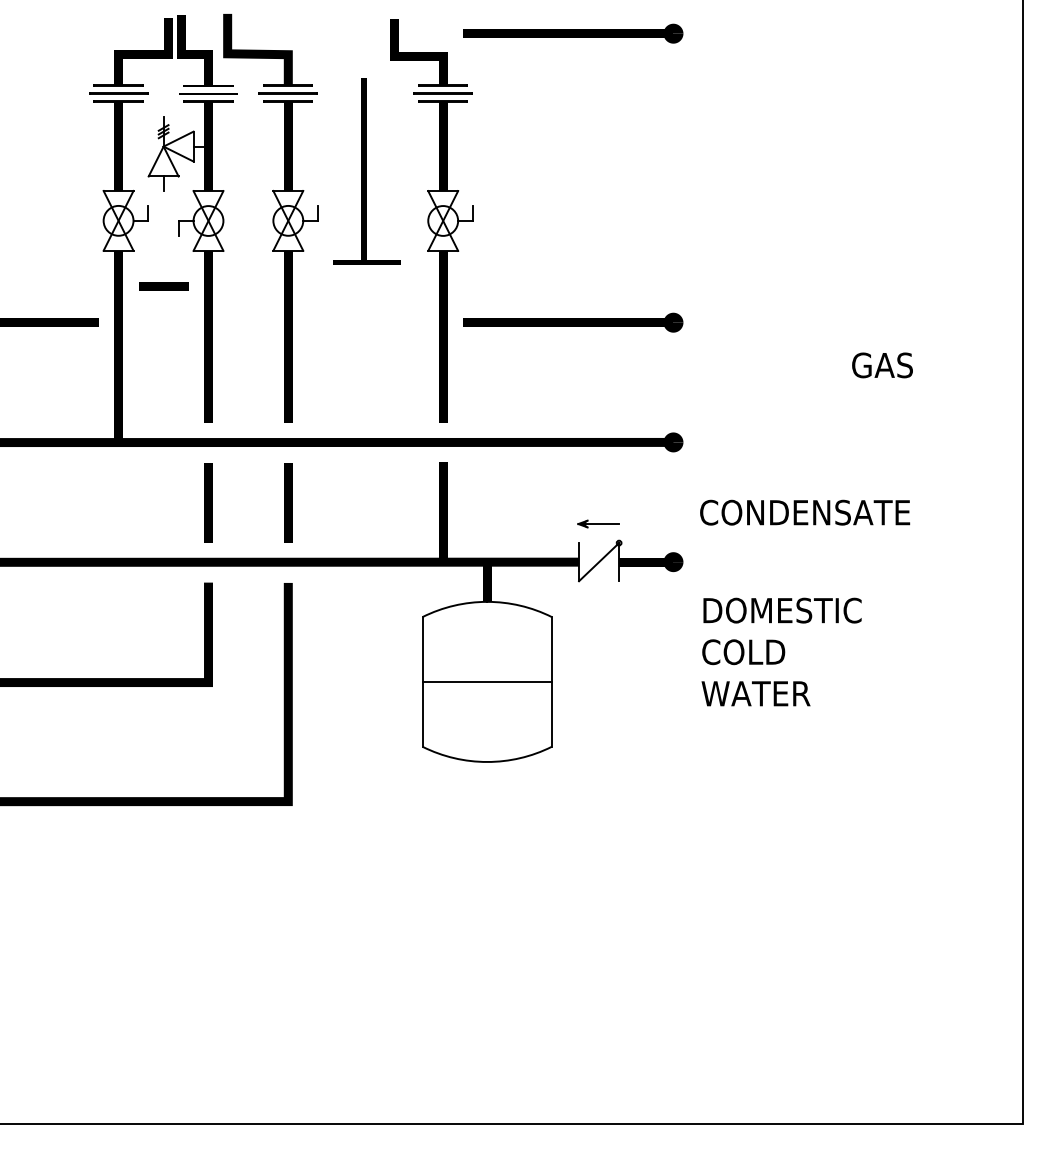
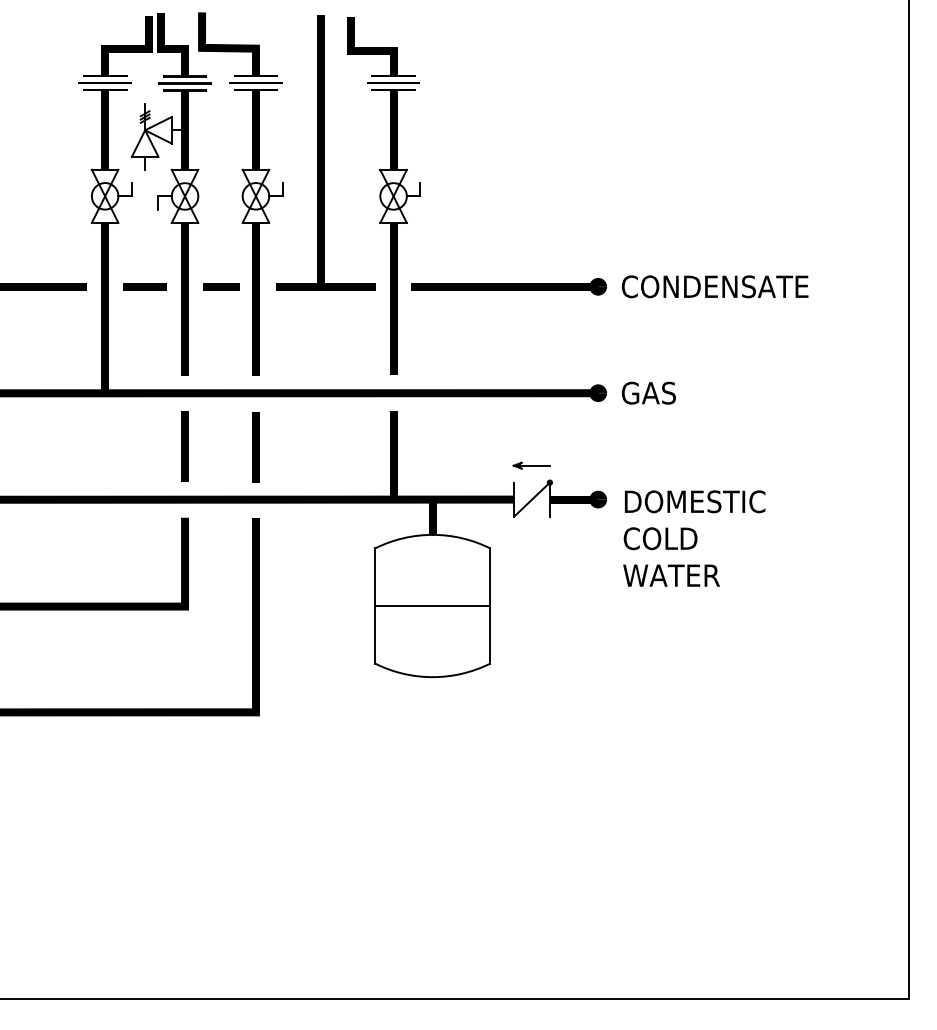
part: (573, 33) -> (509, 29), removed
part: (366, 171) -> (325, 152), size x1.67
line: (163, 286) -> (145, 286), moved
line: (249, 322) -> (221, 286), added
text: (882, 365) -> (648, 393), moved
text: (805, 512) -> (715, 286), moved
text: (781, 651) -> (694, 538), moved

